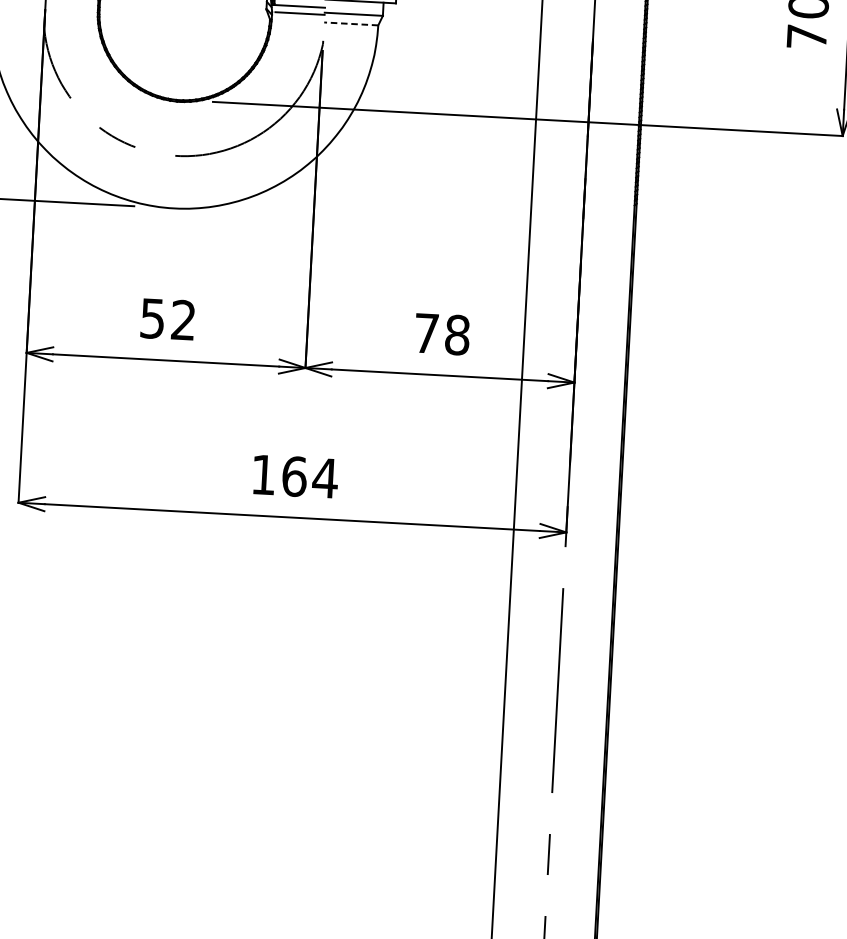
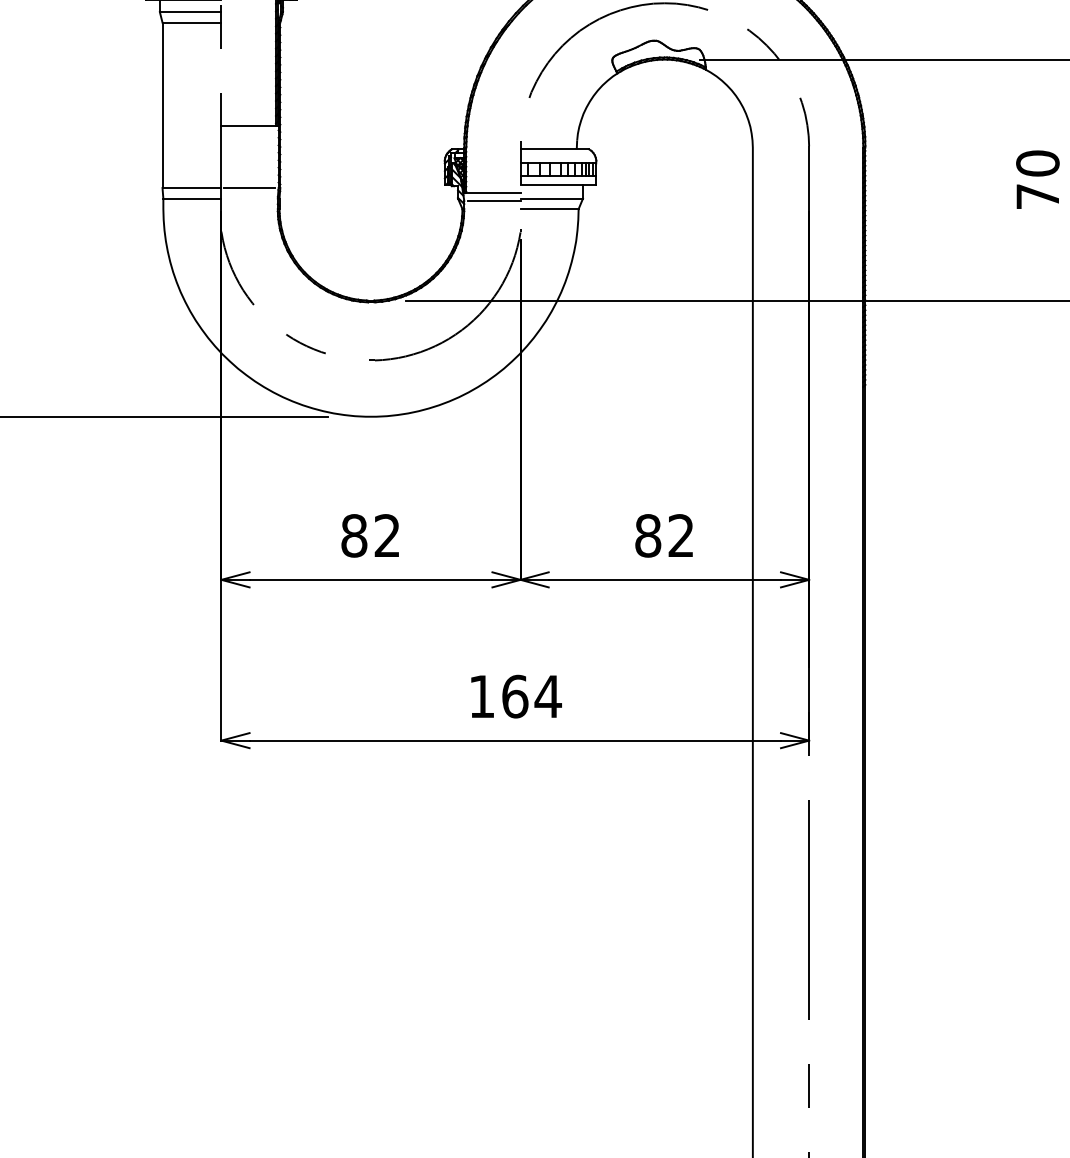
line: (351, 24) -> (549, 209), dashed -> solid
text: (152, 318) -> (354, 535), 52 -> 82
text: (441, 333) -> (664, 535), 78 -> 82

